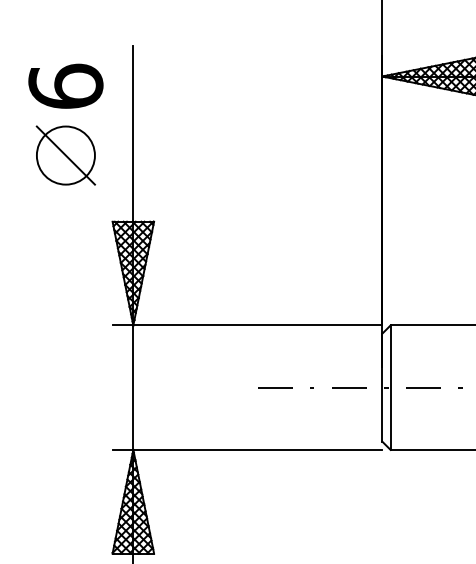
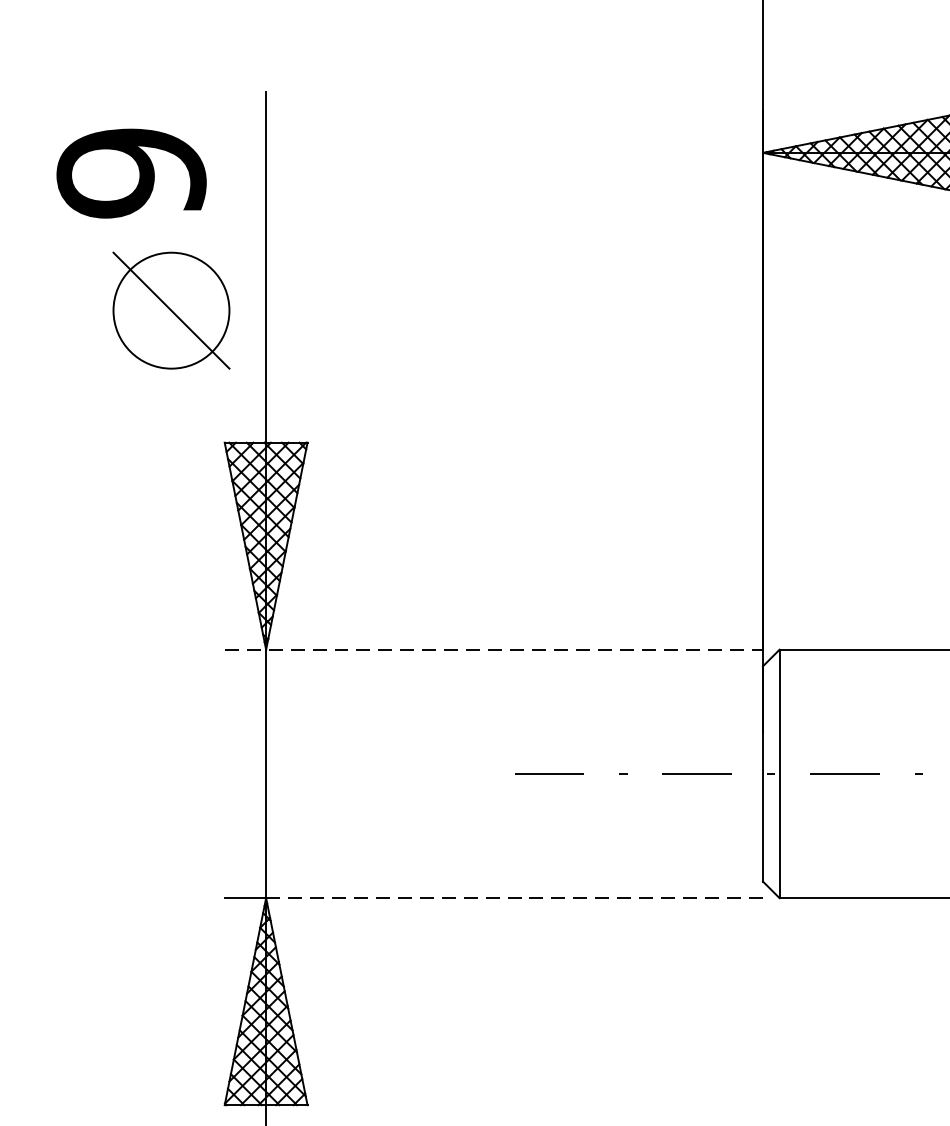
text: (65, 86) -> (130, 172), 6 -> 9
part: (65, 155) -> (170, 310), moved
line: (247, 325) -> (493, 649), solid -> dashed
line: (257, 449) -> (513, 897), solid -> dashed

